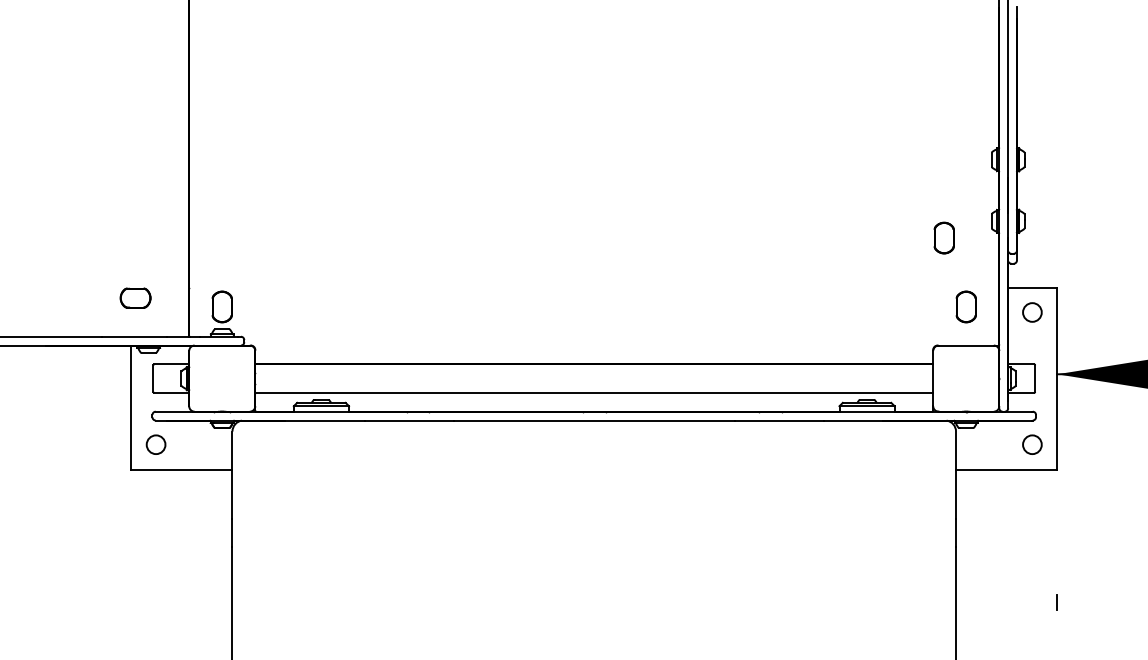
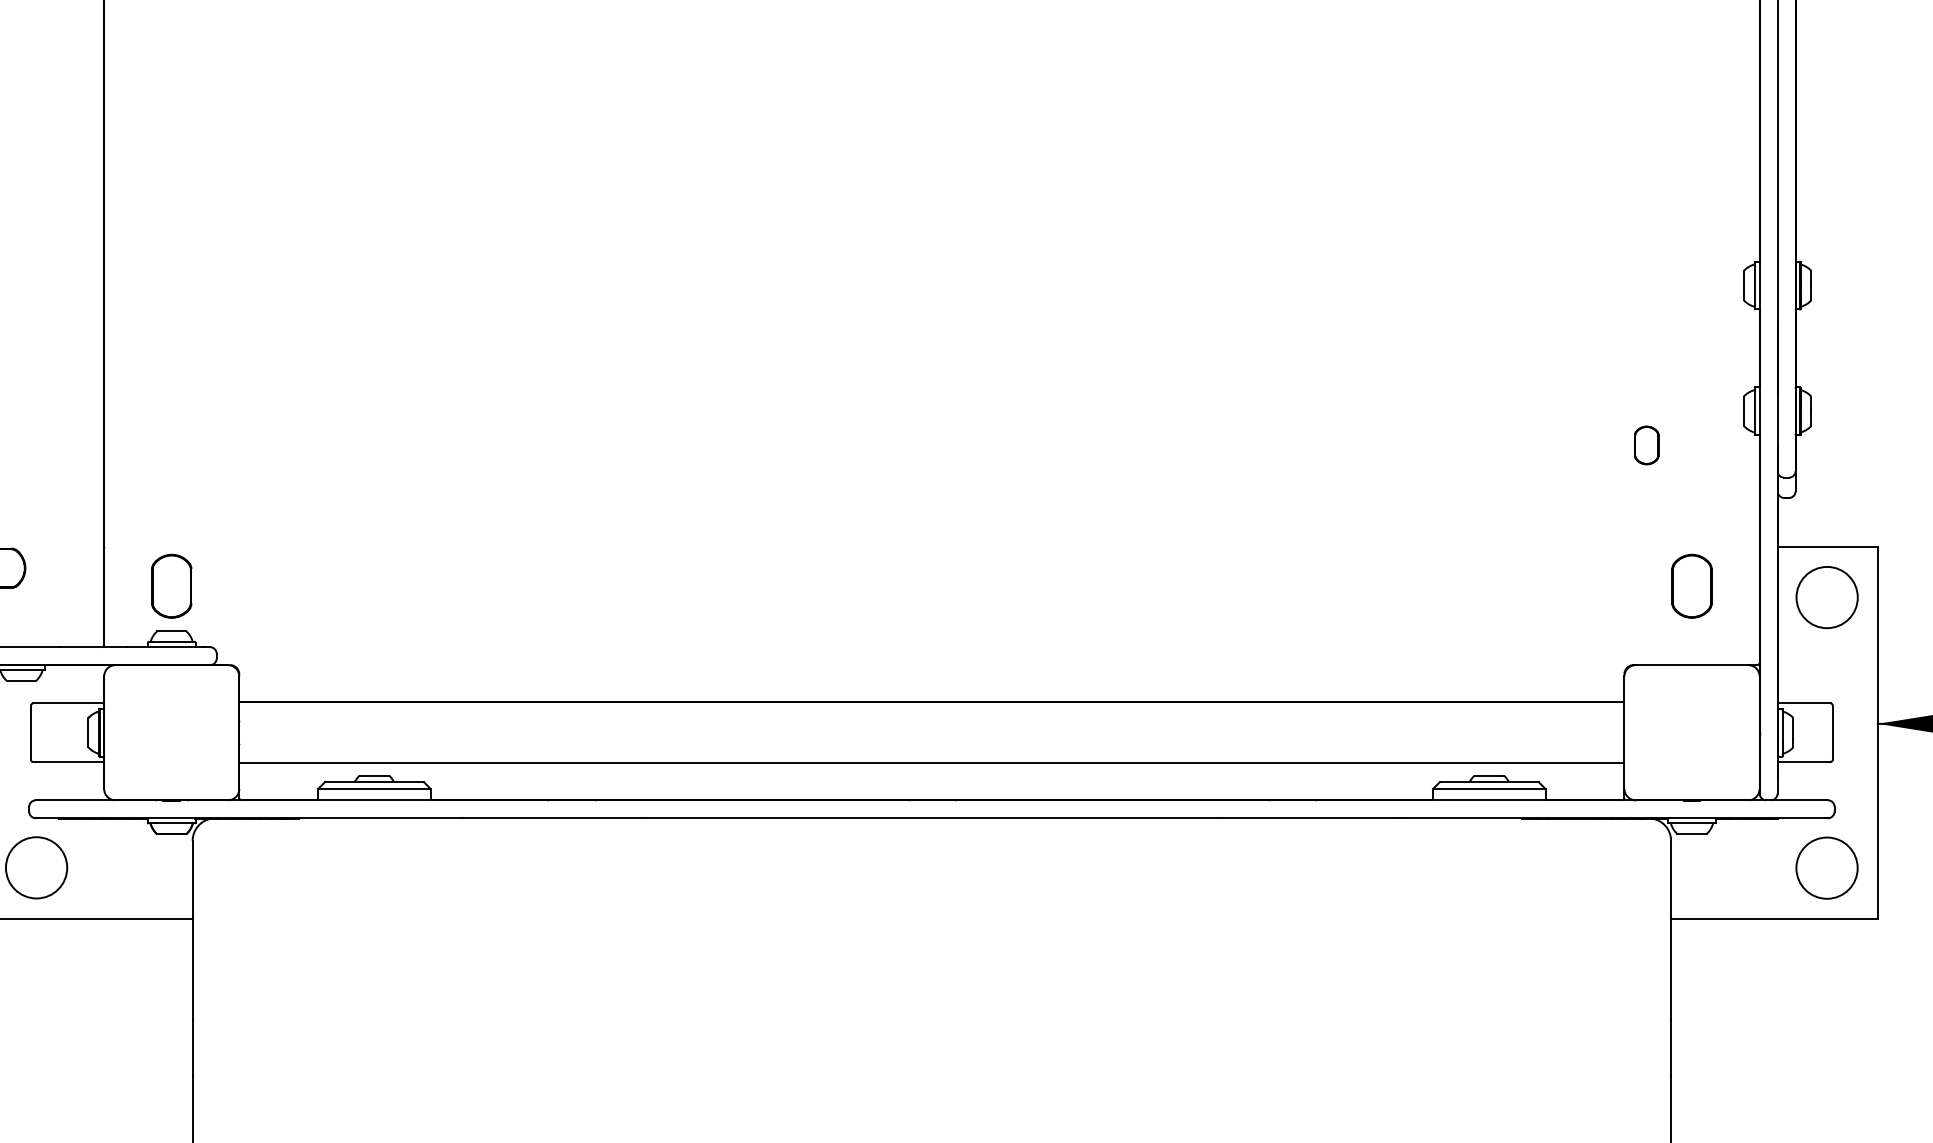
part: (943, 237) -> (1645, 444), size x0.6
circle: (1032, 312) -> (1827, 597), size x1.6
circle: (155, 444) -> (35, 867), size x1.6
circle: (1032, 444) -> (1827, 867), size x1.6

